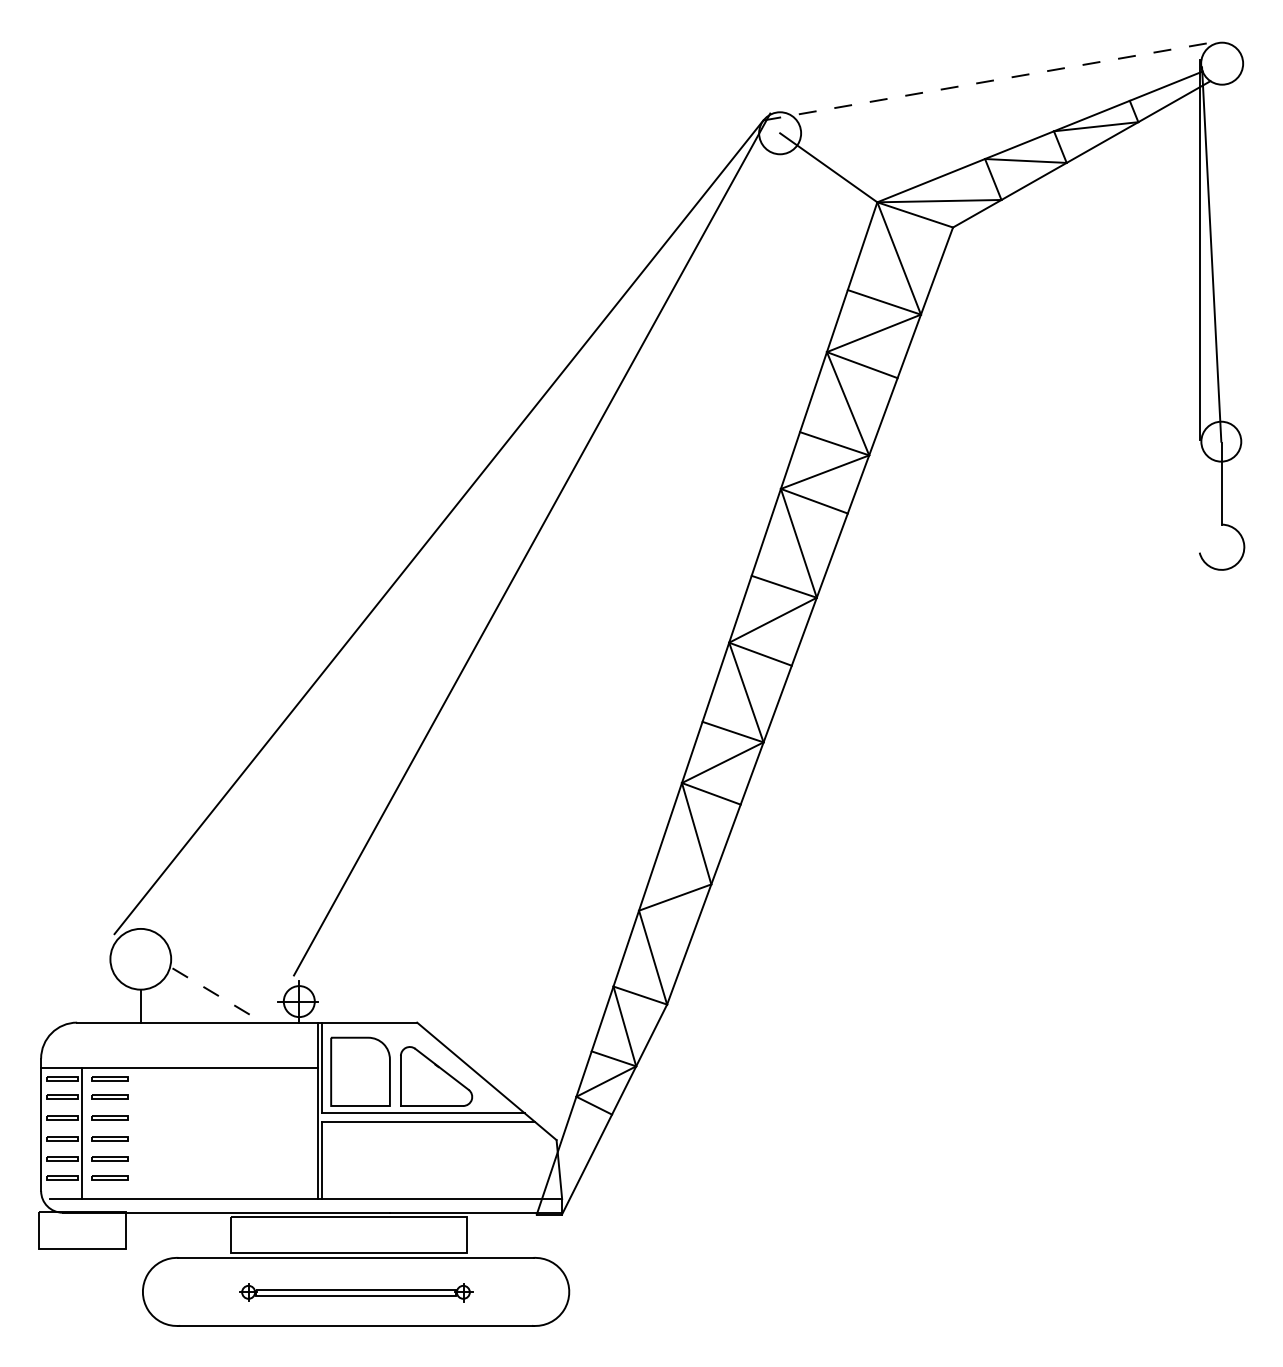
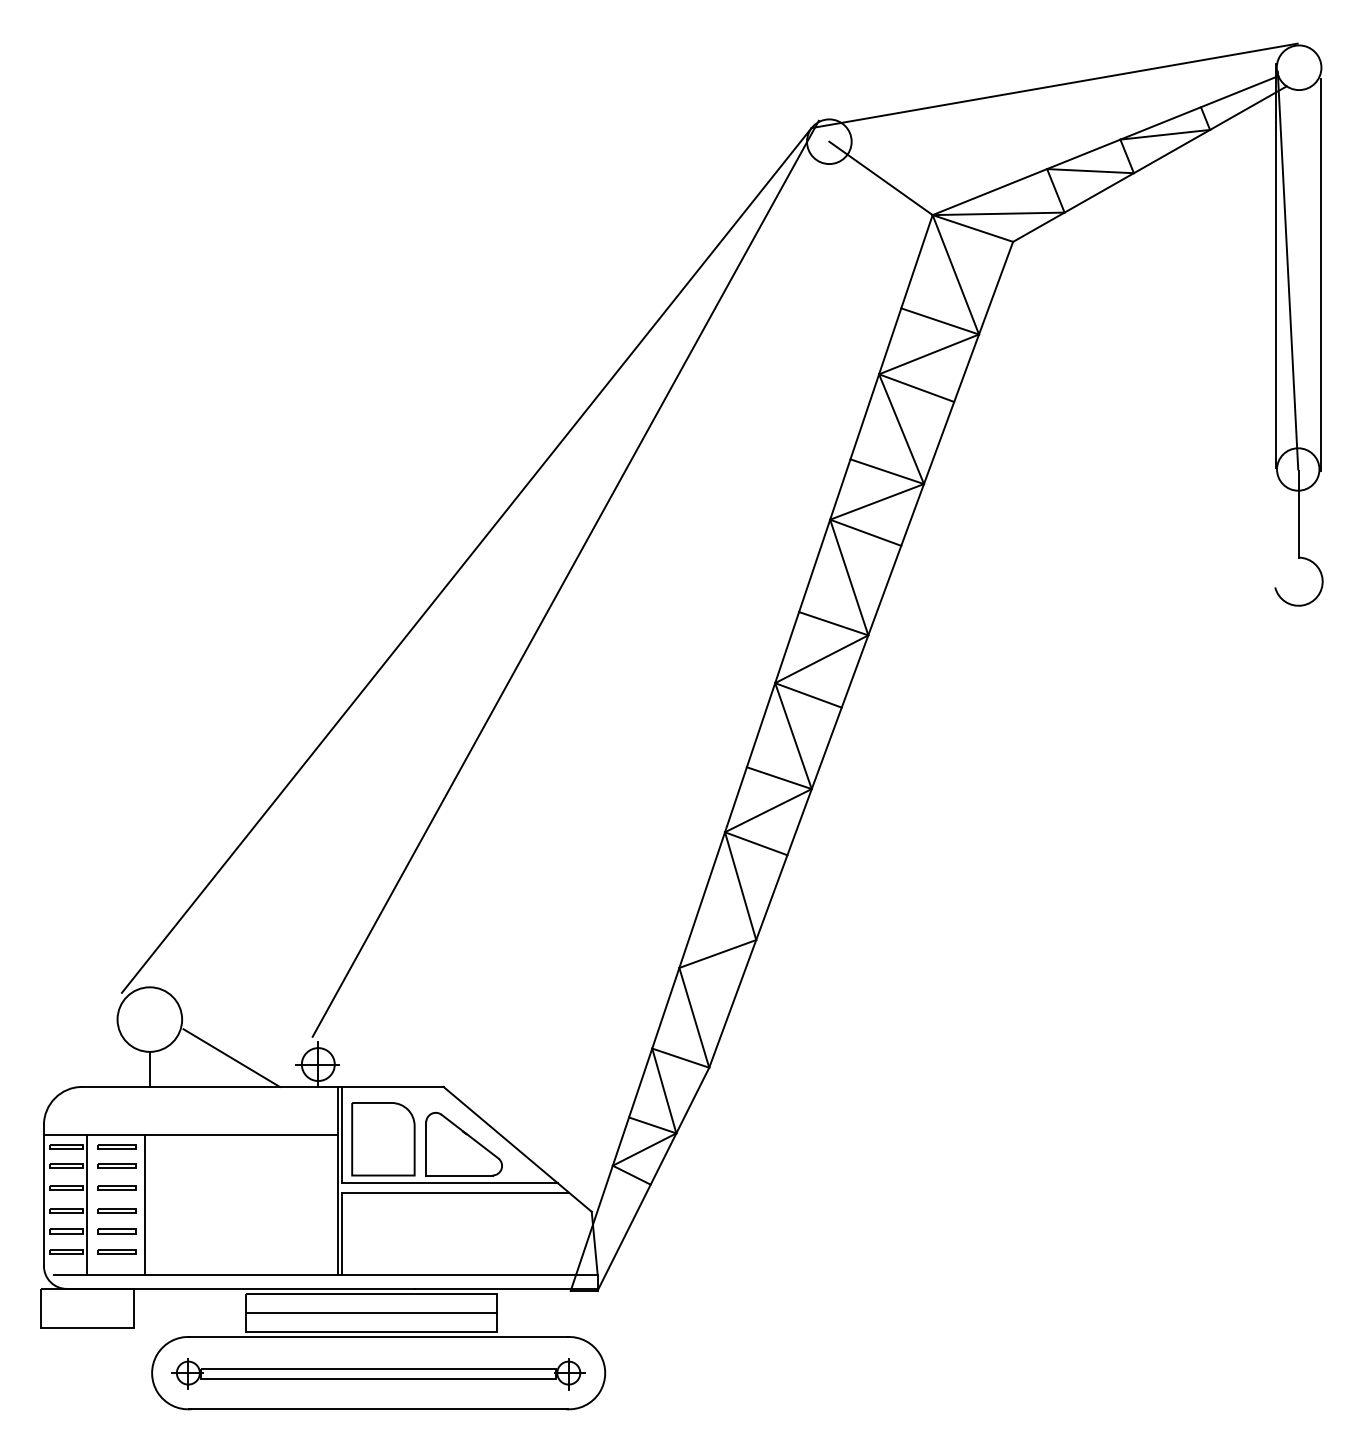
line: (992, 80) -> (1055, 85), dashed -> solid
line: (1242, 258) -> (1320, 274), added
line: (217, 995) -> (231, 1058), dashed -> solid
line: (136, 1133) -> (145, 1204), added
line: (349, 1235) -> (371, 1313), added
part: (355, 1292) -> (378, 1373), size x1.67

